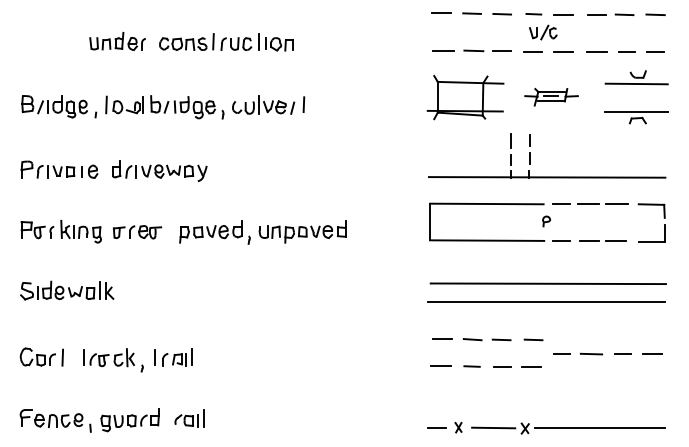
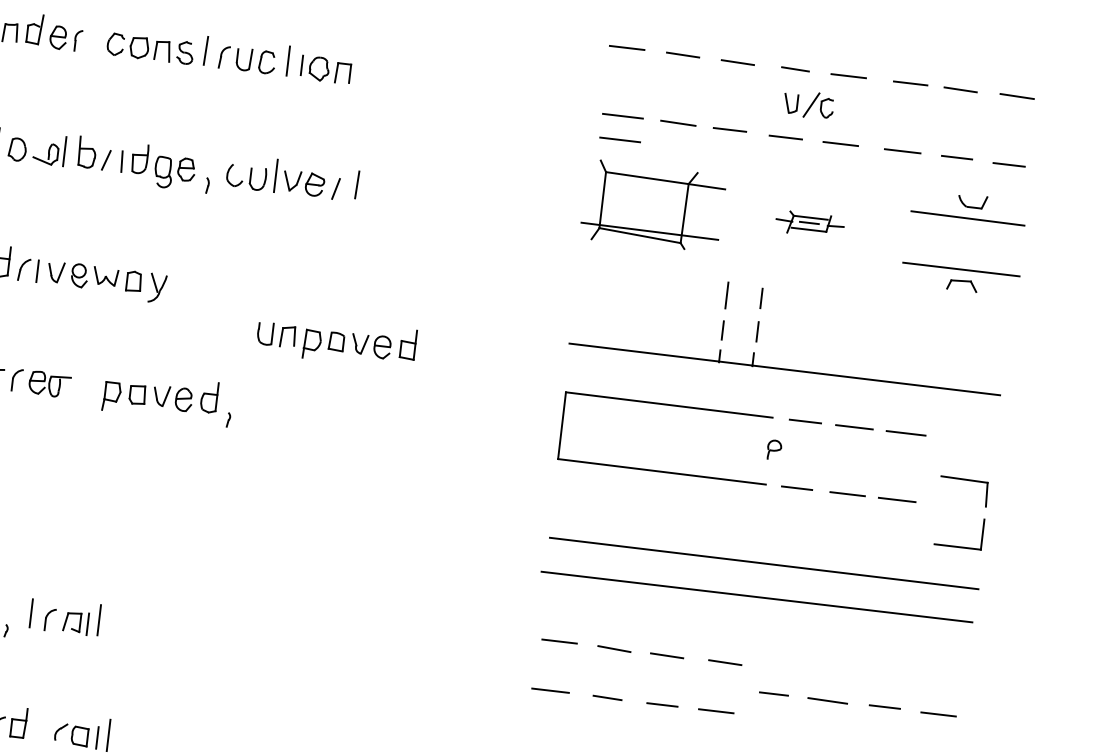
line: (443, 63) -> (620, 139), added
part: (551, 97) -> (809, 224), size x0.7
part: (663, 218) -> (983, 507), moved
part: (302, 231) -> (336, 340), moved

